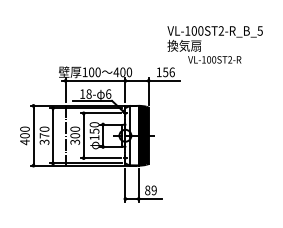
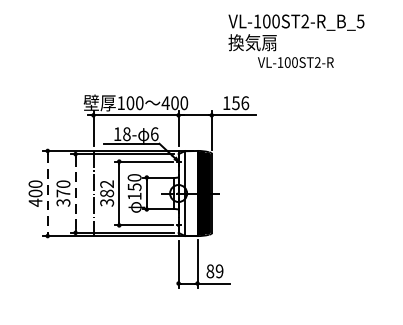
text: (214, 44) -> (295, 40), moved
text: (75, 132) -> (107, 188), 300 -> 382
line: (53, 135) -> (76, 193), solid -> dashed
line: (33, 136) -> (47, 194), solid -> dashed

